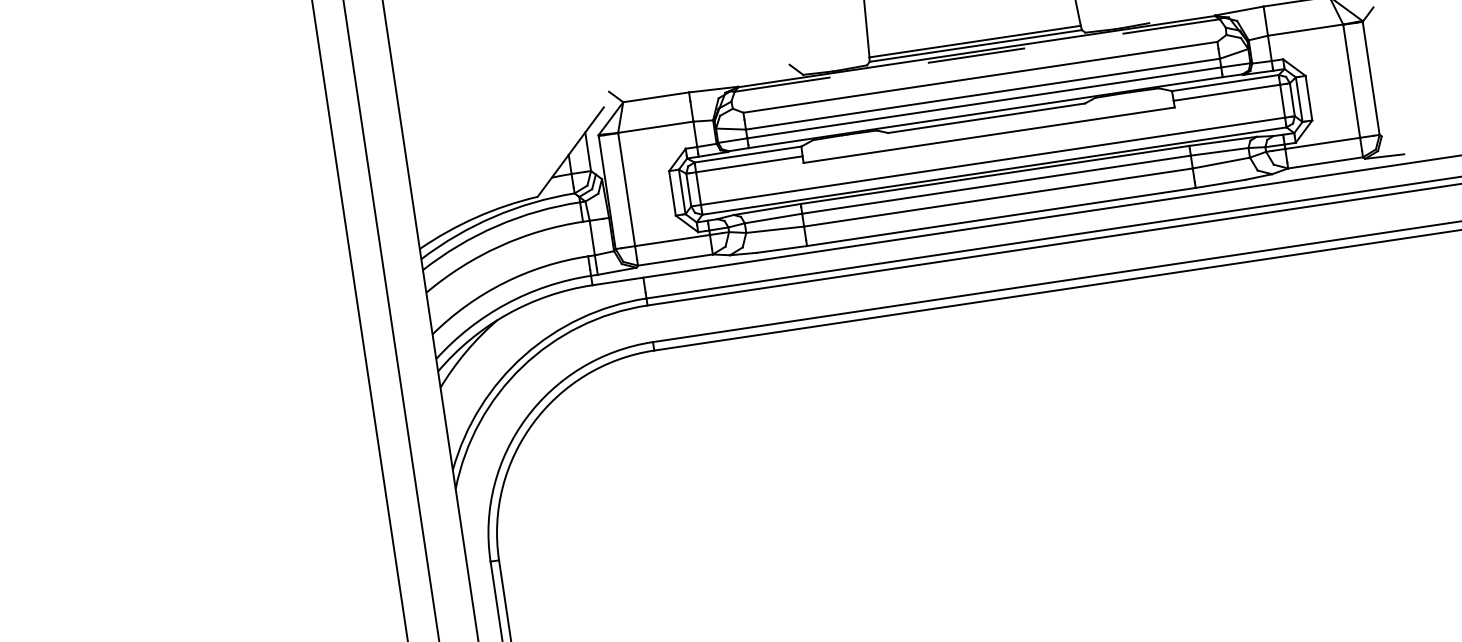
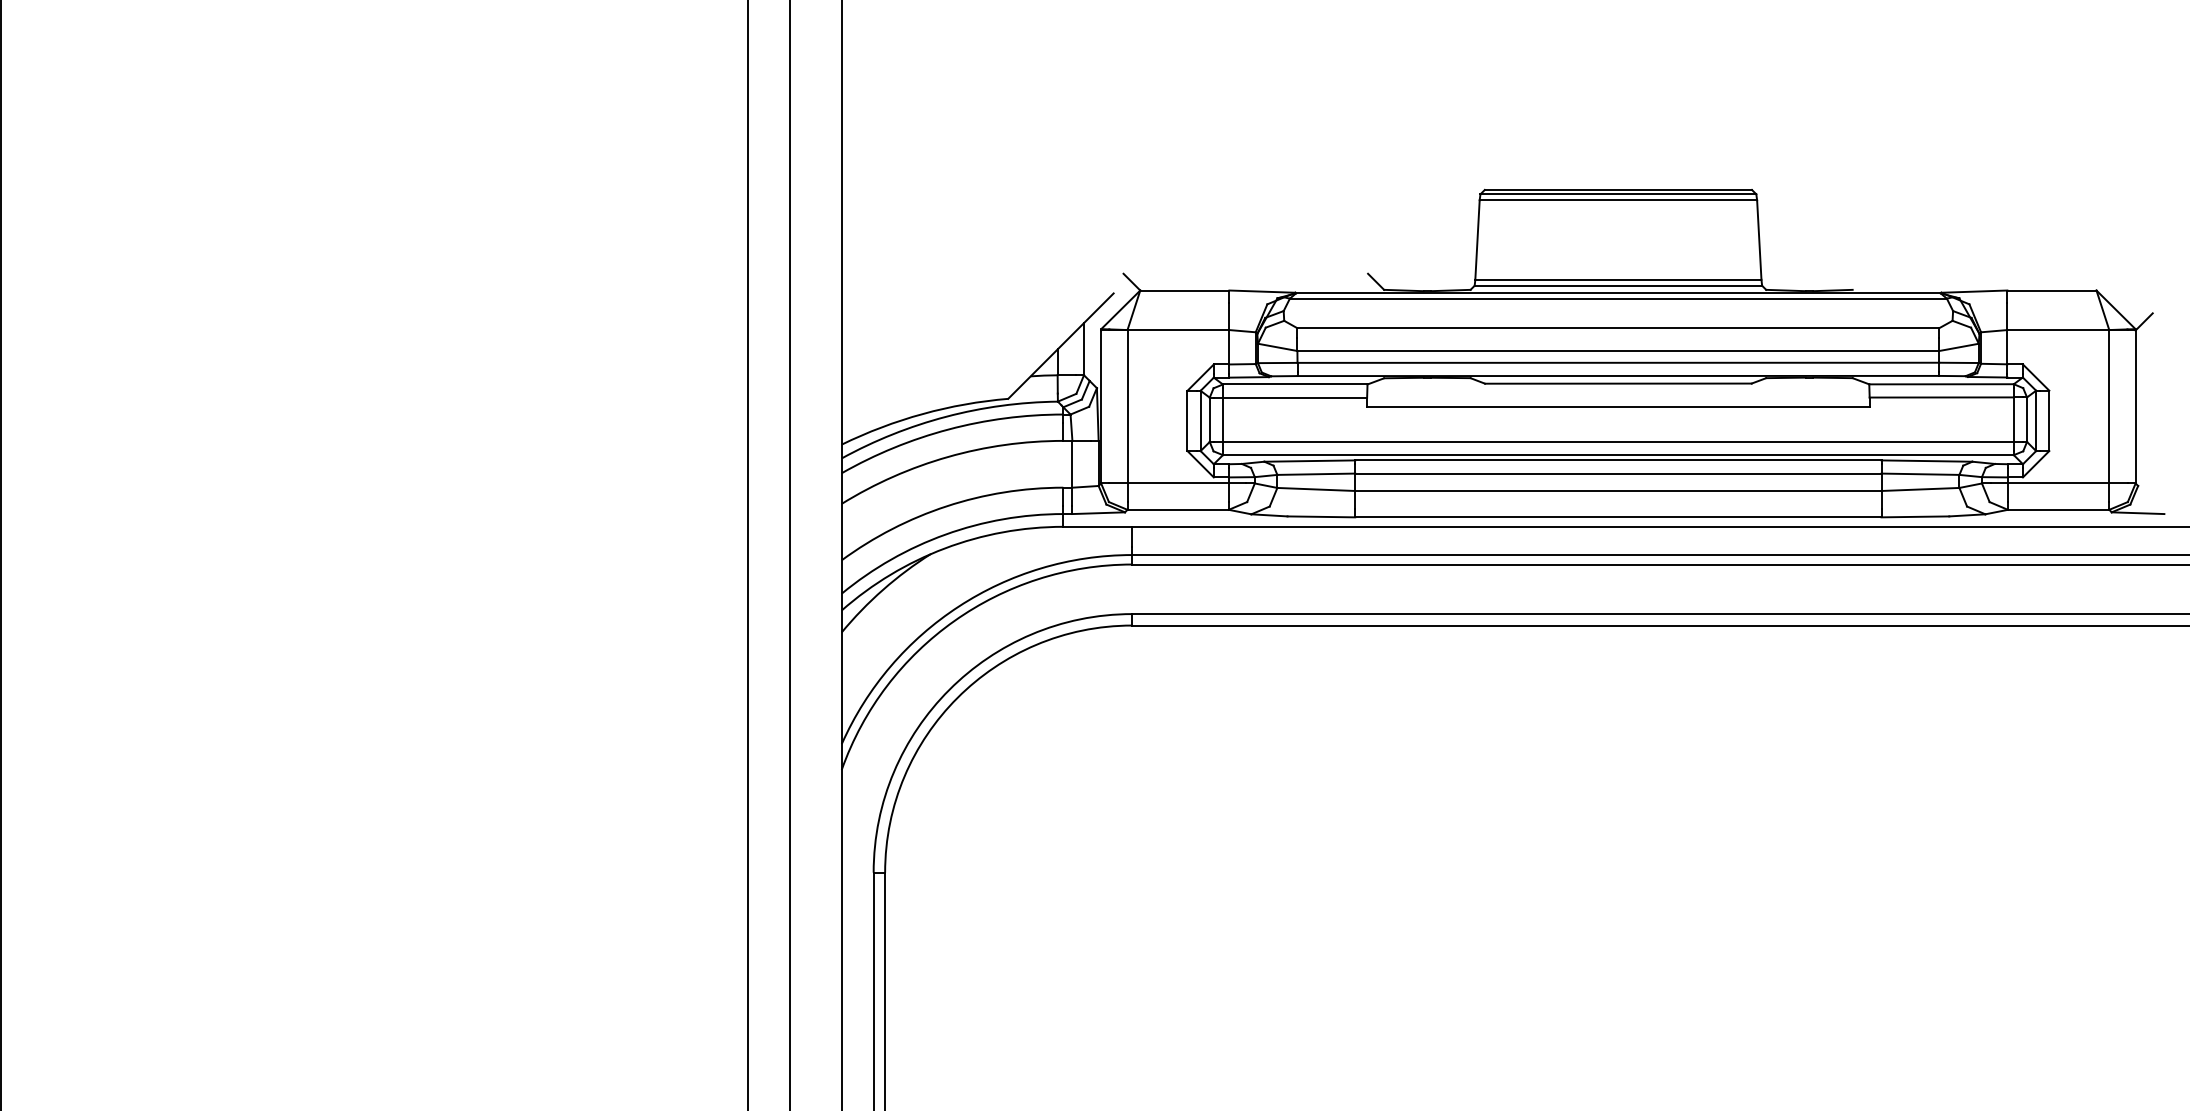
line: (977, 55) -> (1618, 298), dashed -> solid

